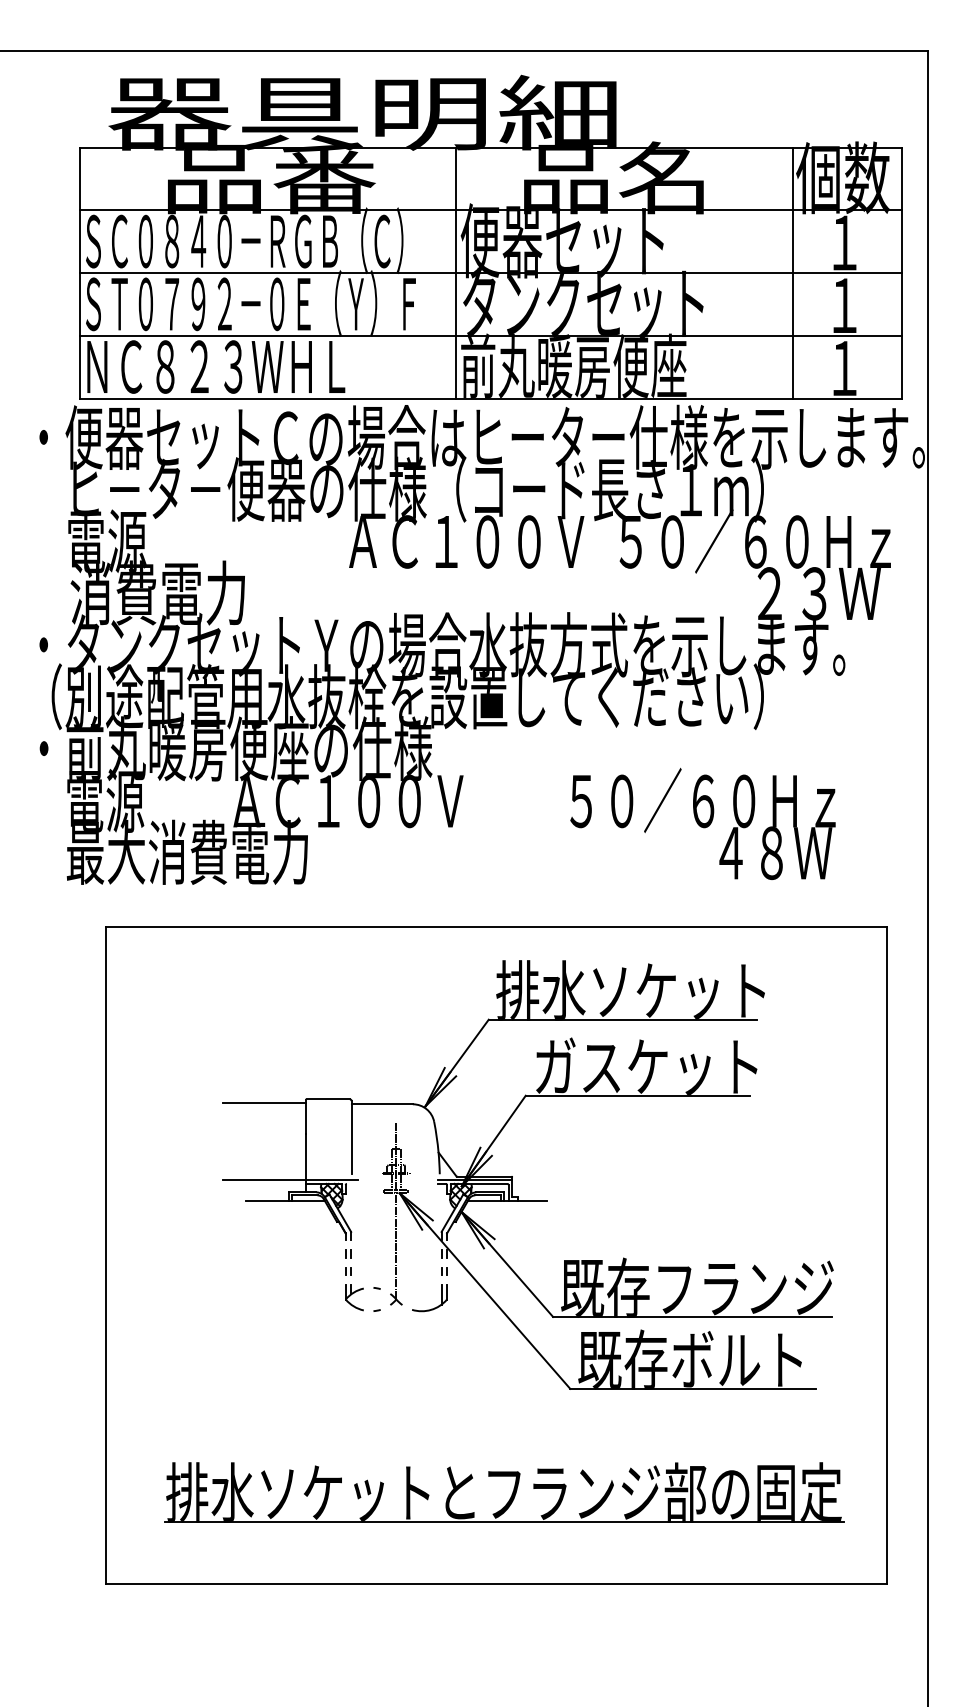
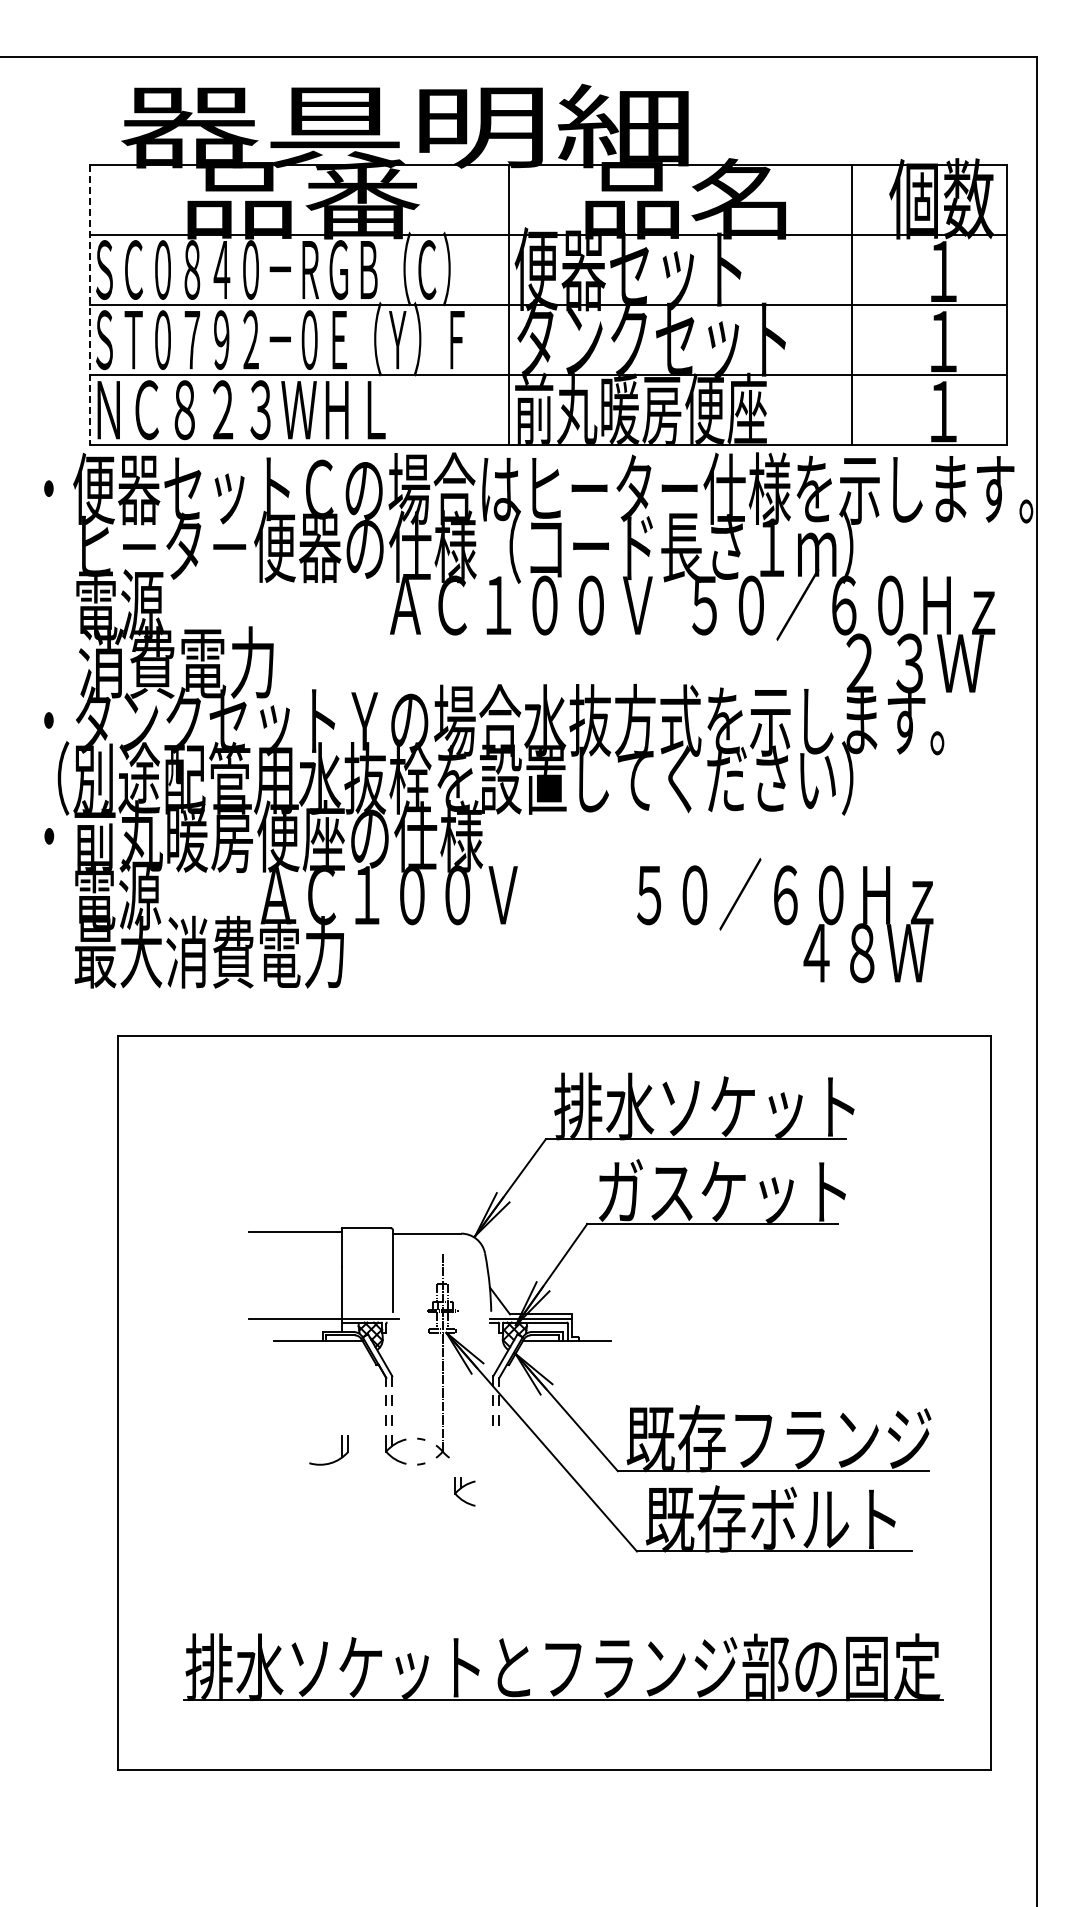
line: (80, 273) -> (89, 305), solid -> dashed
line: (793, 273) -> (852, 305), moved
part: (434, 1307) -> (334, 1460), moved
part: (415, 1335) -> (464, 1491), added

